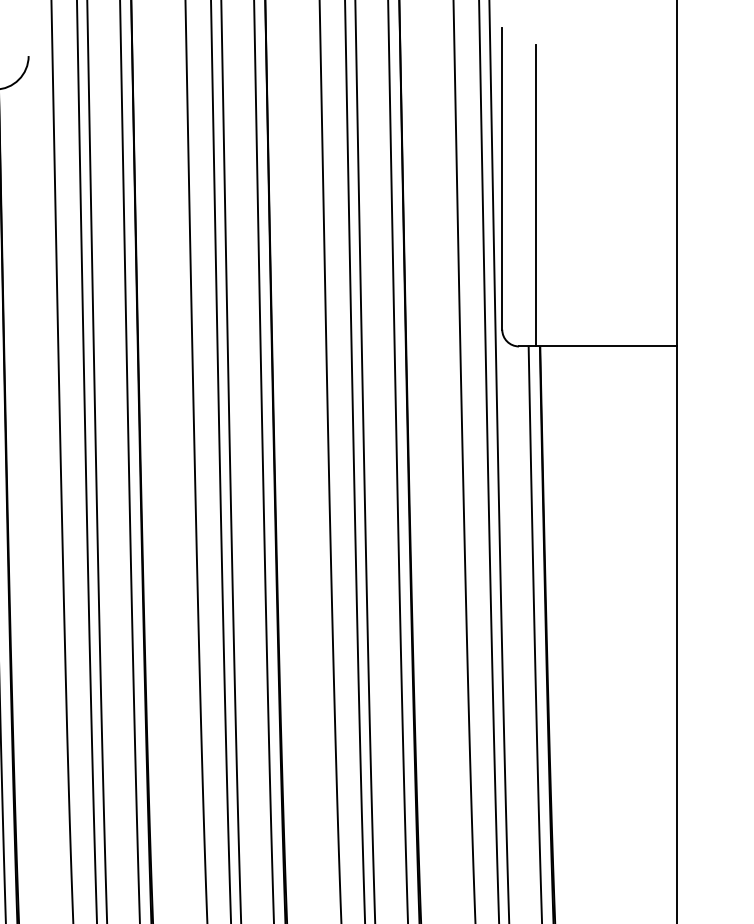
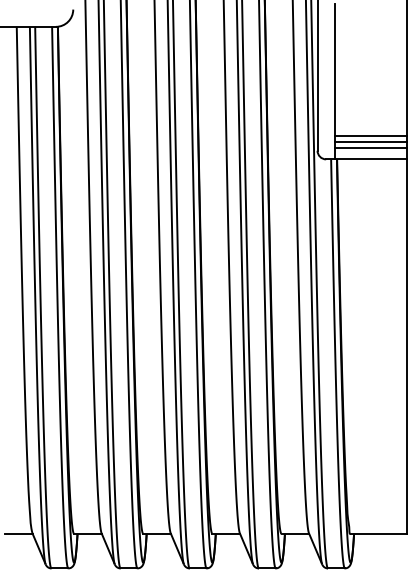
line: (604, 302) -> (370, 136), added
line: (604, 313) -> (370, 142), added
line: (604, 323) -> (370, 147), added

